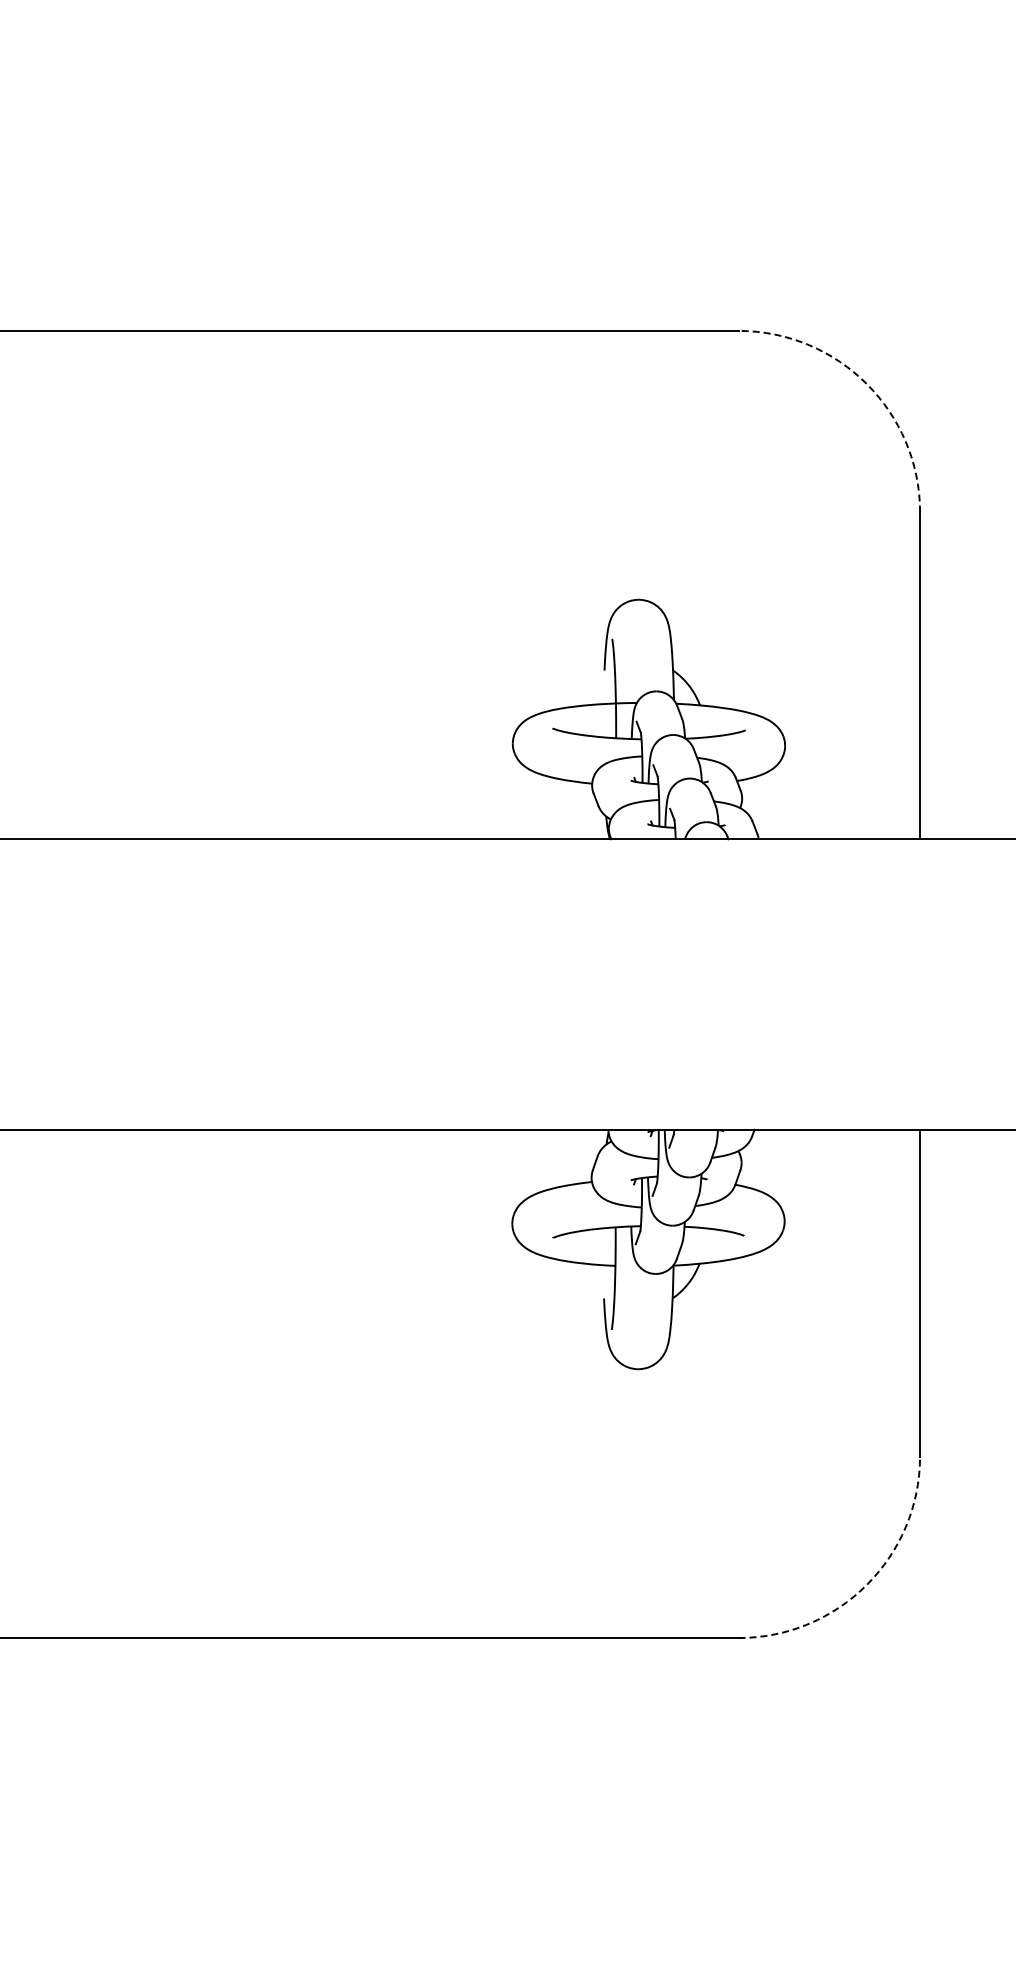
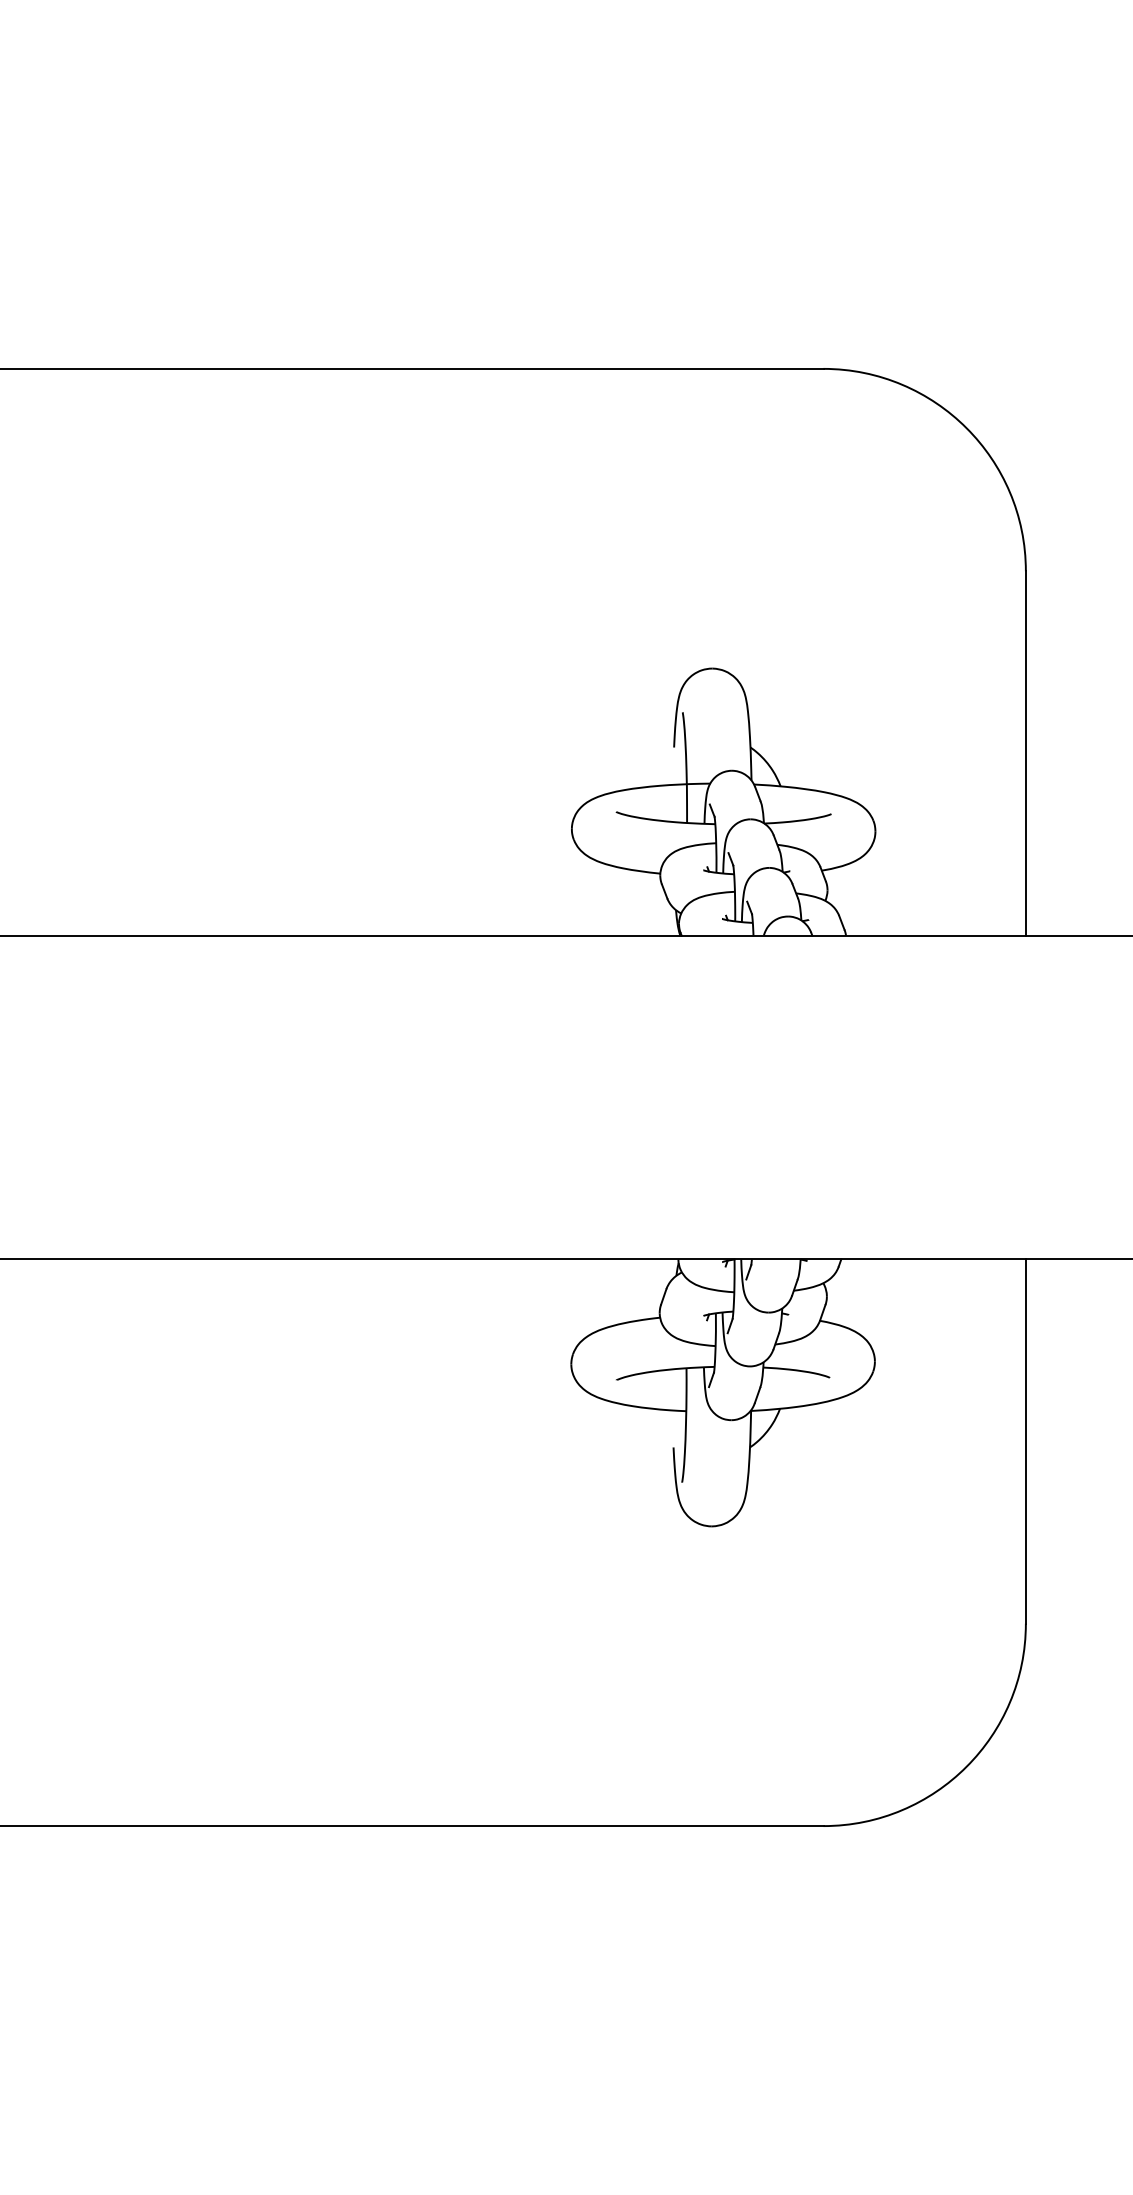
arc: (866, 384) -> (966, 428), dashed -> solid
arc: (866, 1584) -> (966, 1766), dashed -> solid

